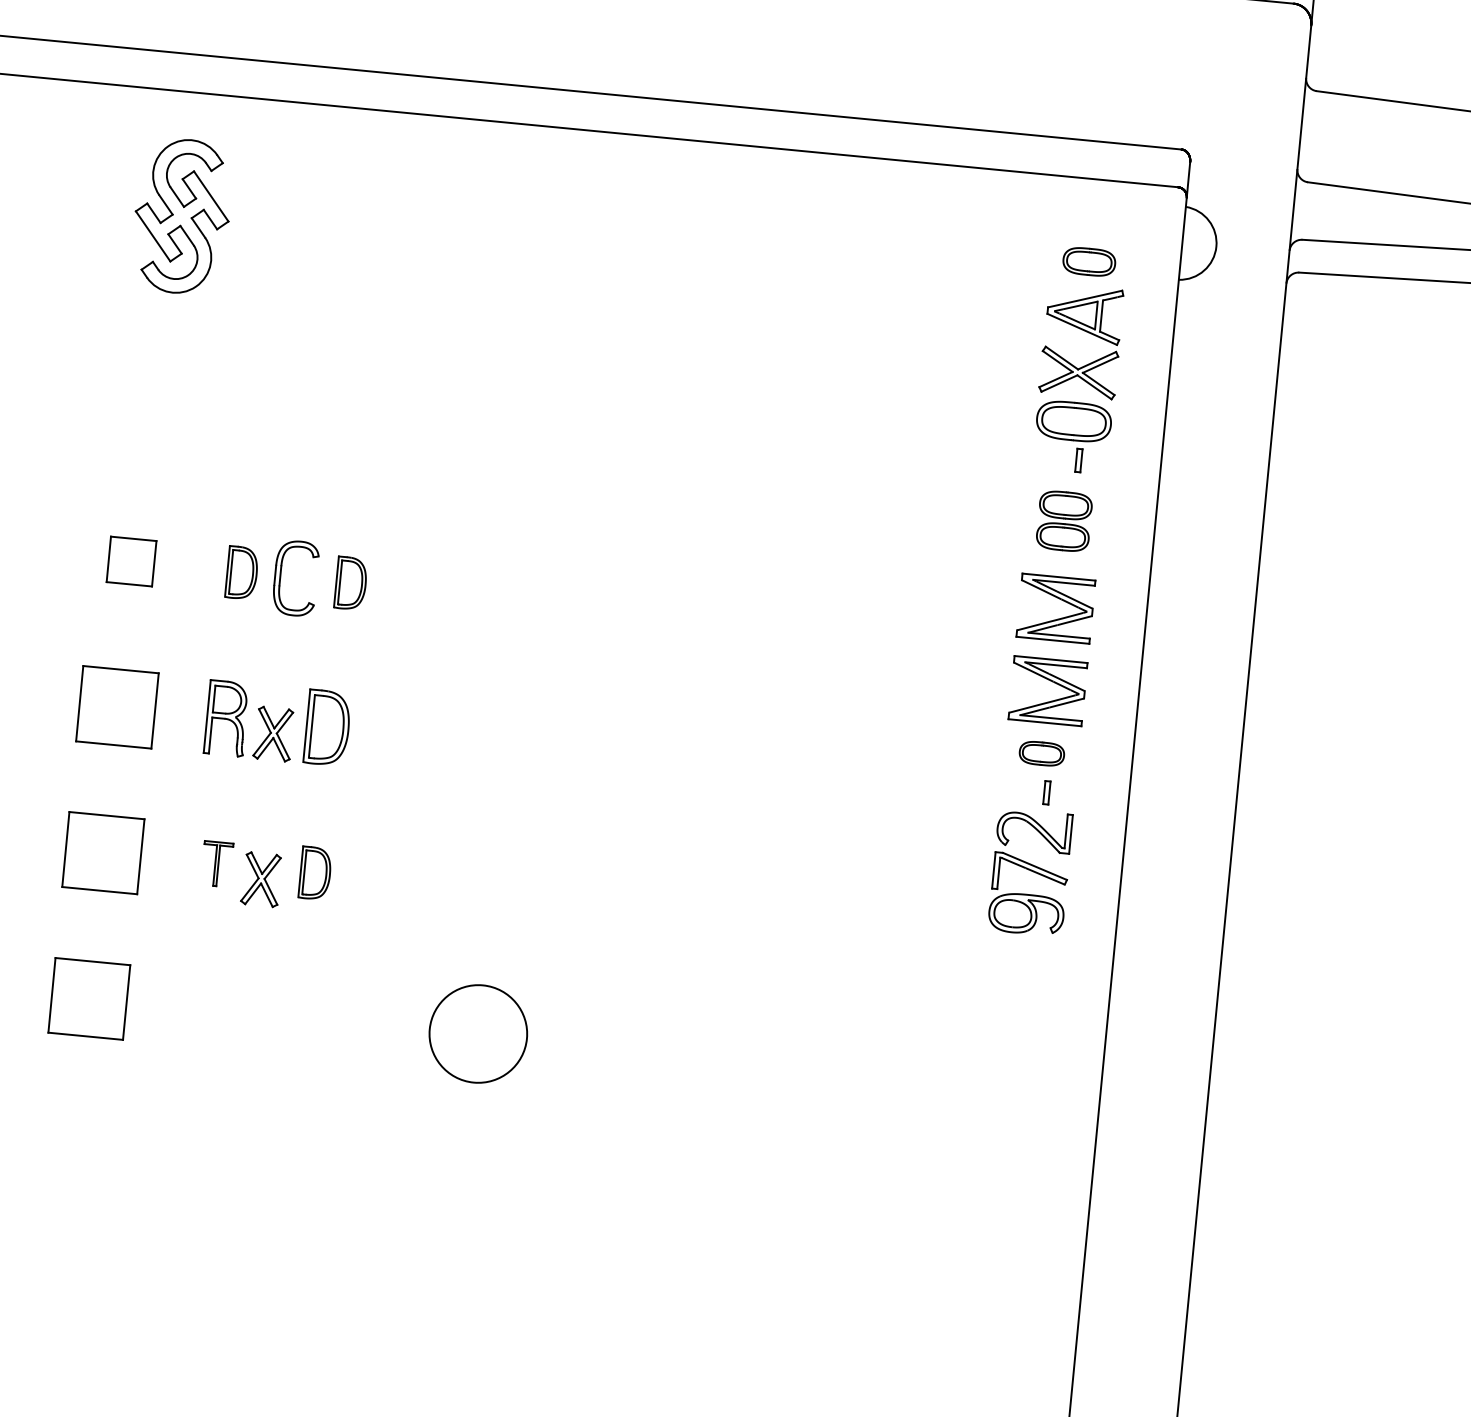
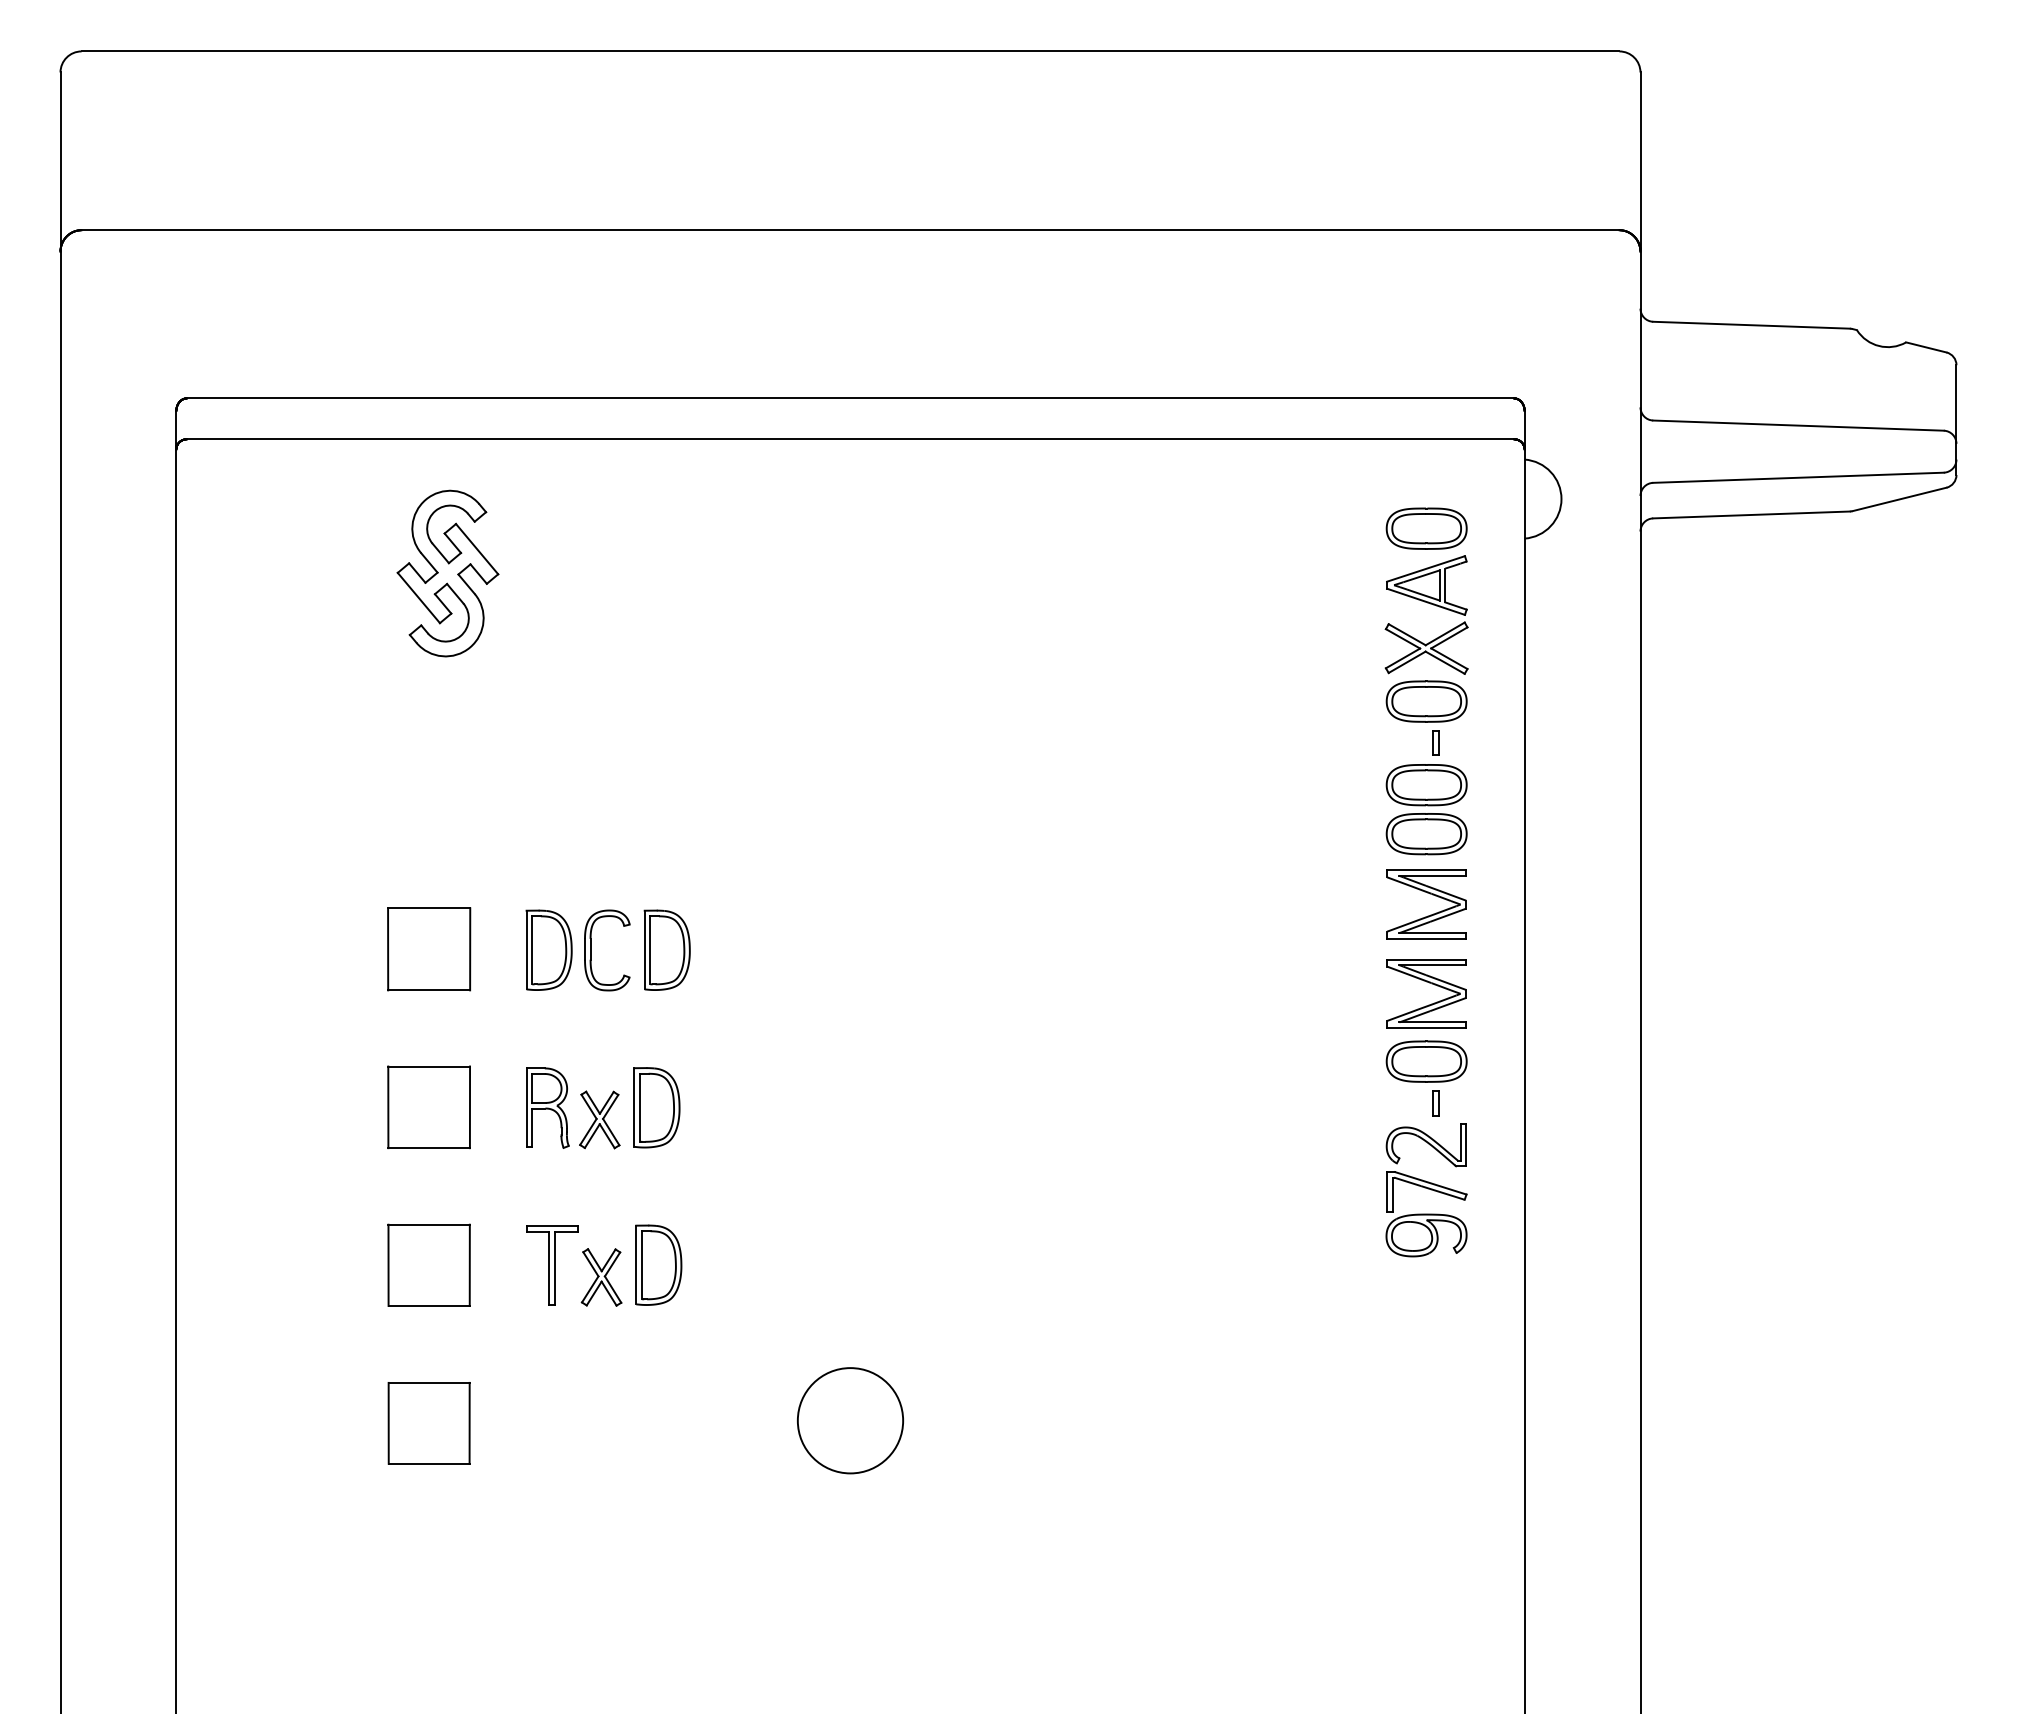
part: (1089, 261) -> (1426, 528), size x1.43
part: (1064, 521) -> (1426, 809), size x1.43
part: (131, 561) -> (429, 949), size x1.67
part: (241, 572) -> (548, 949), size x1.43
part: (350, 582) -> (666, 949), size x1.43
part: (1041, 753) -> (1426, 1061), size x1.67
part: (217, 864) -> (552, 1265), size x1.67
part: (315, 872) -> (658, 1264), size x1.43

